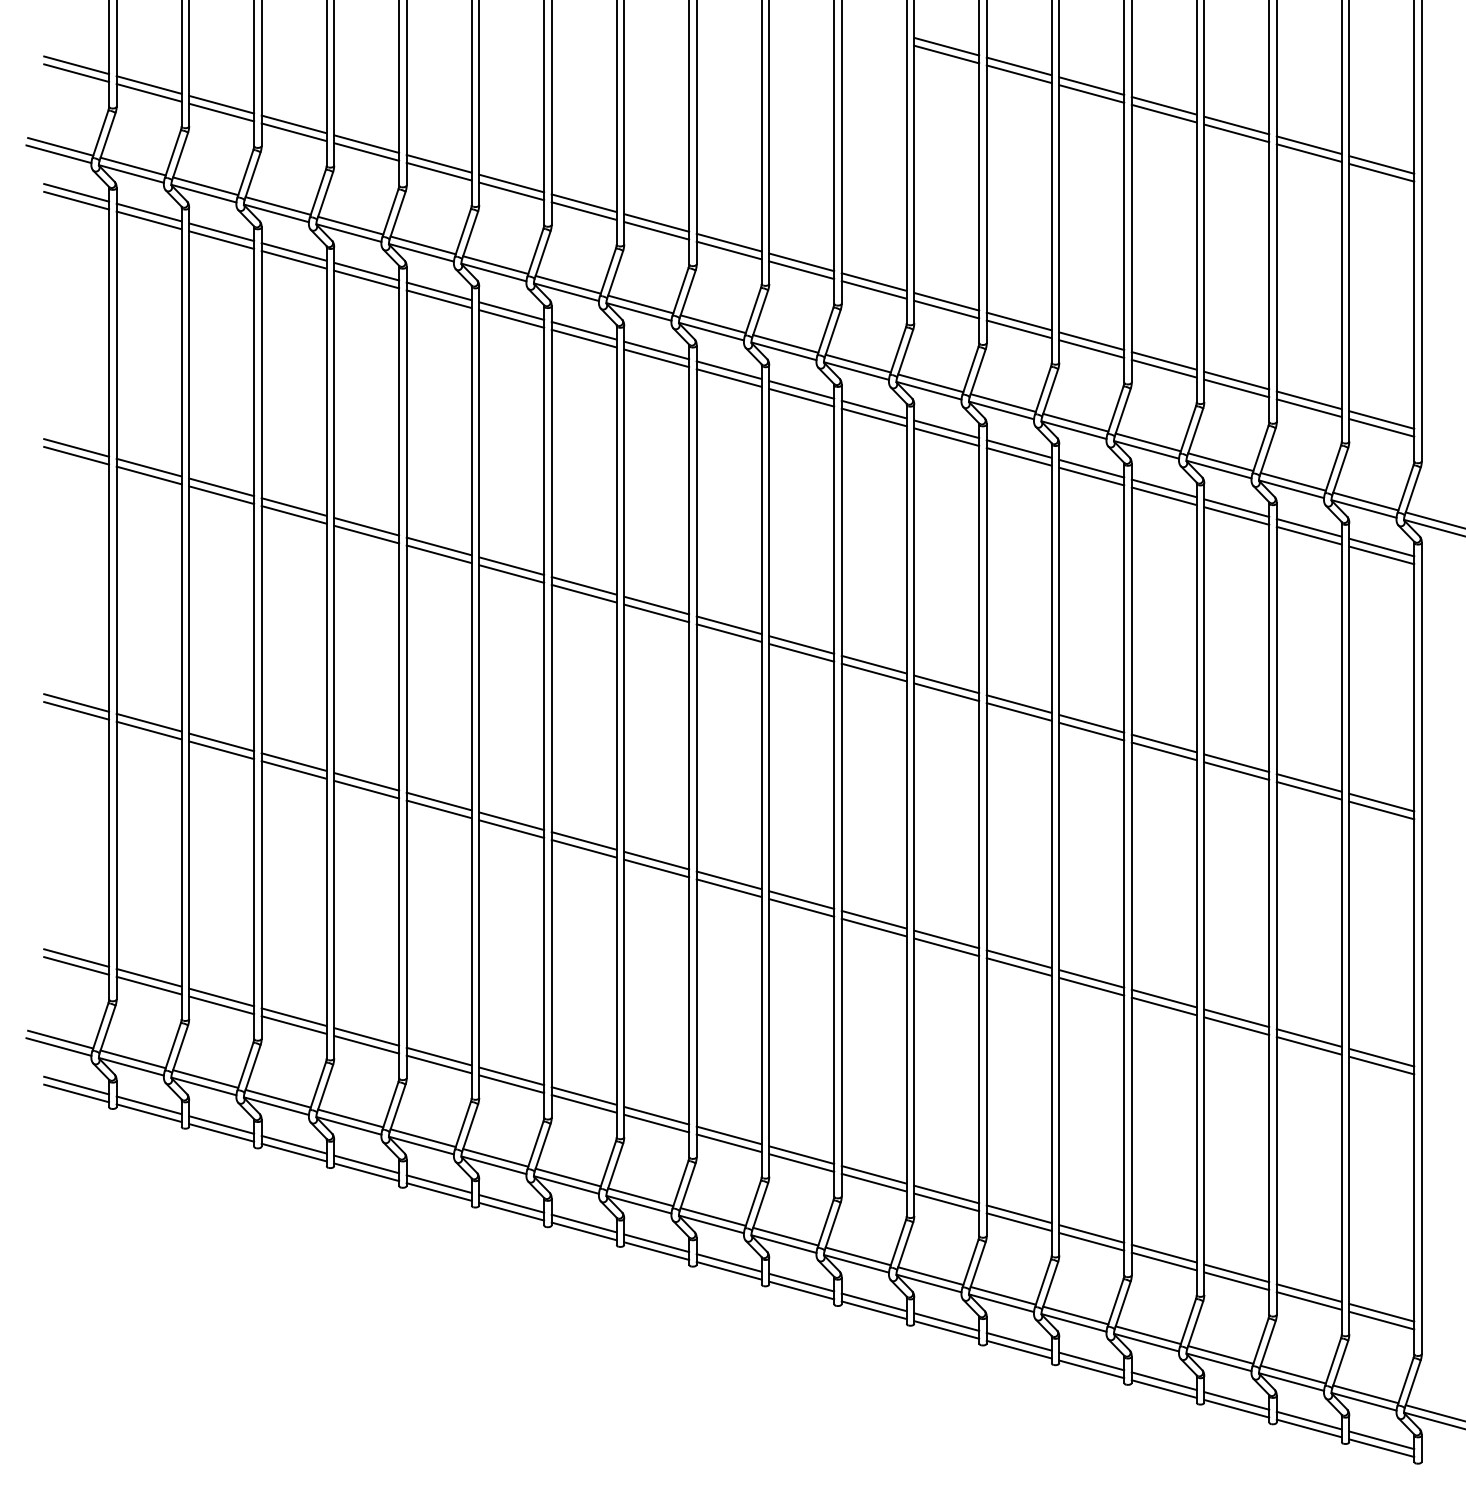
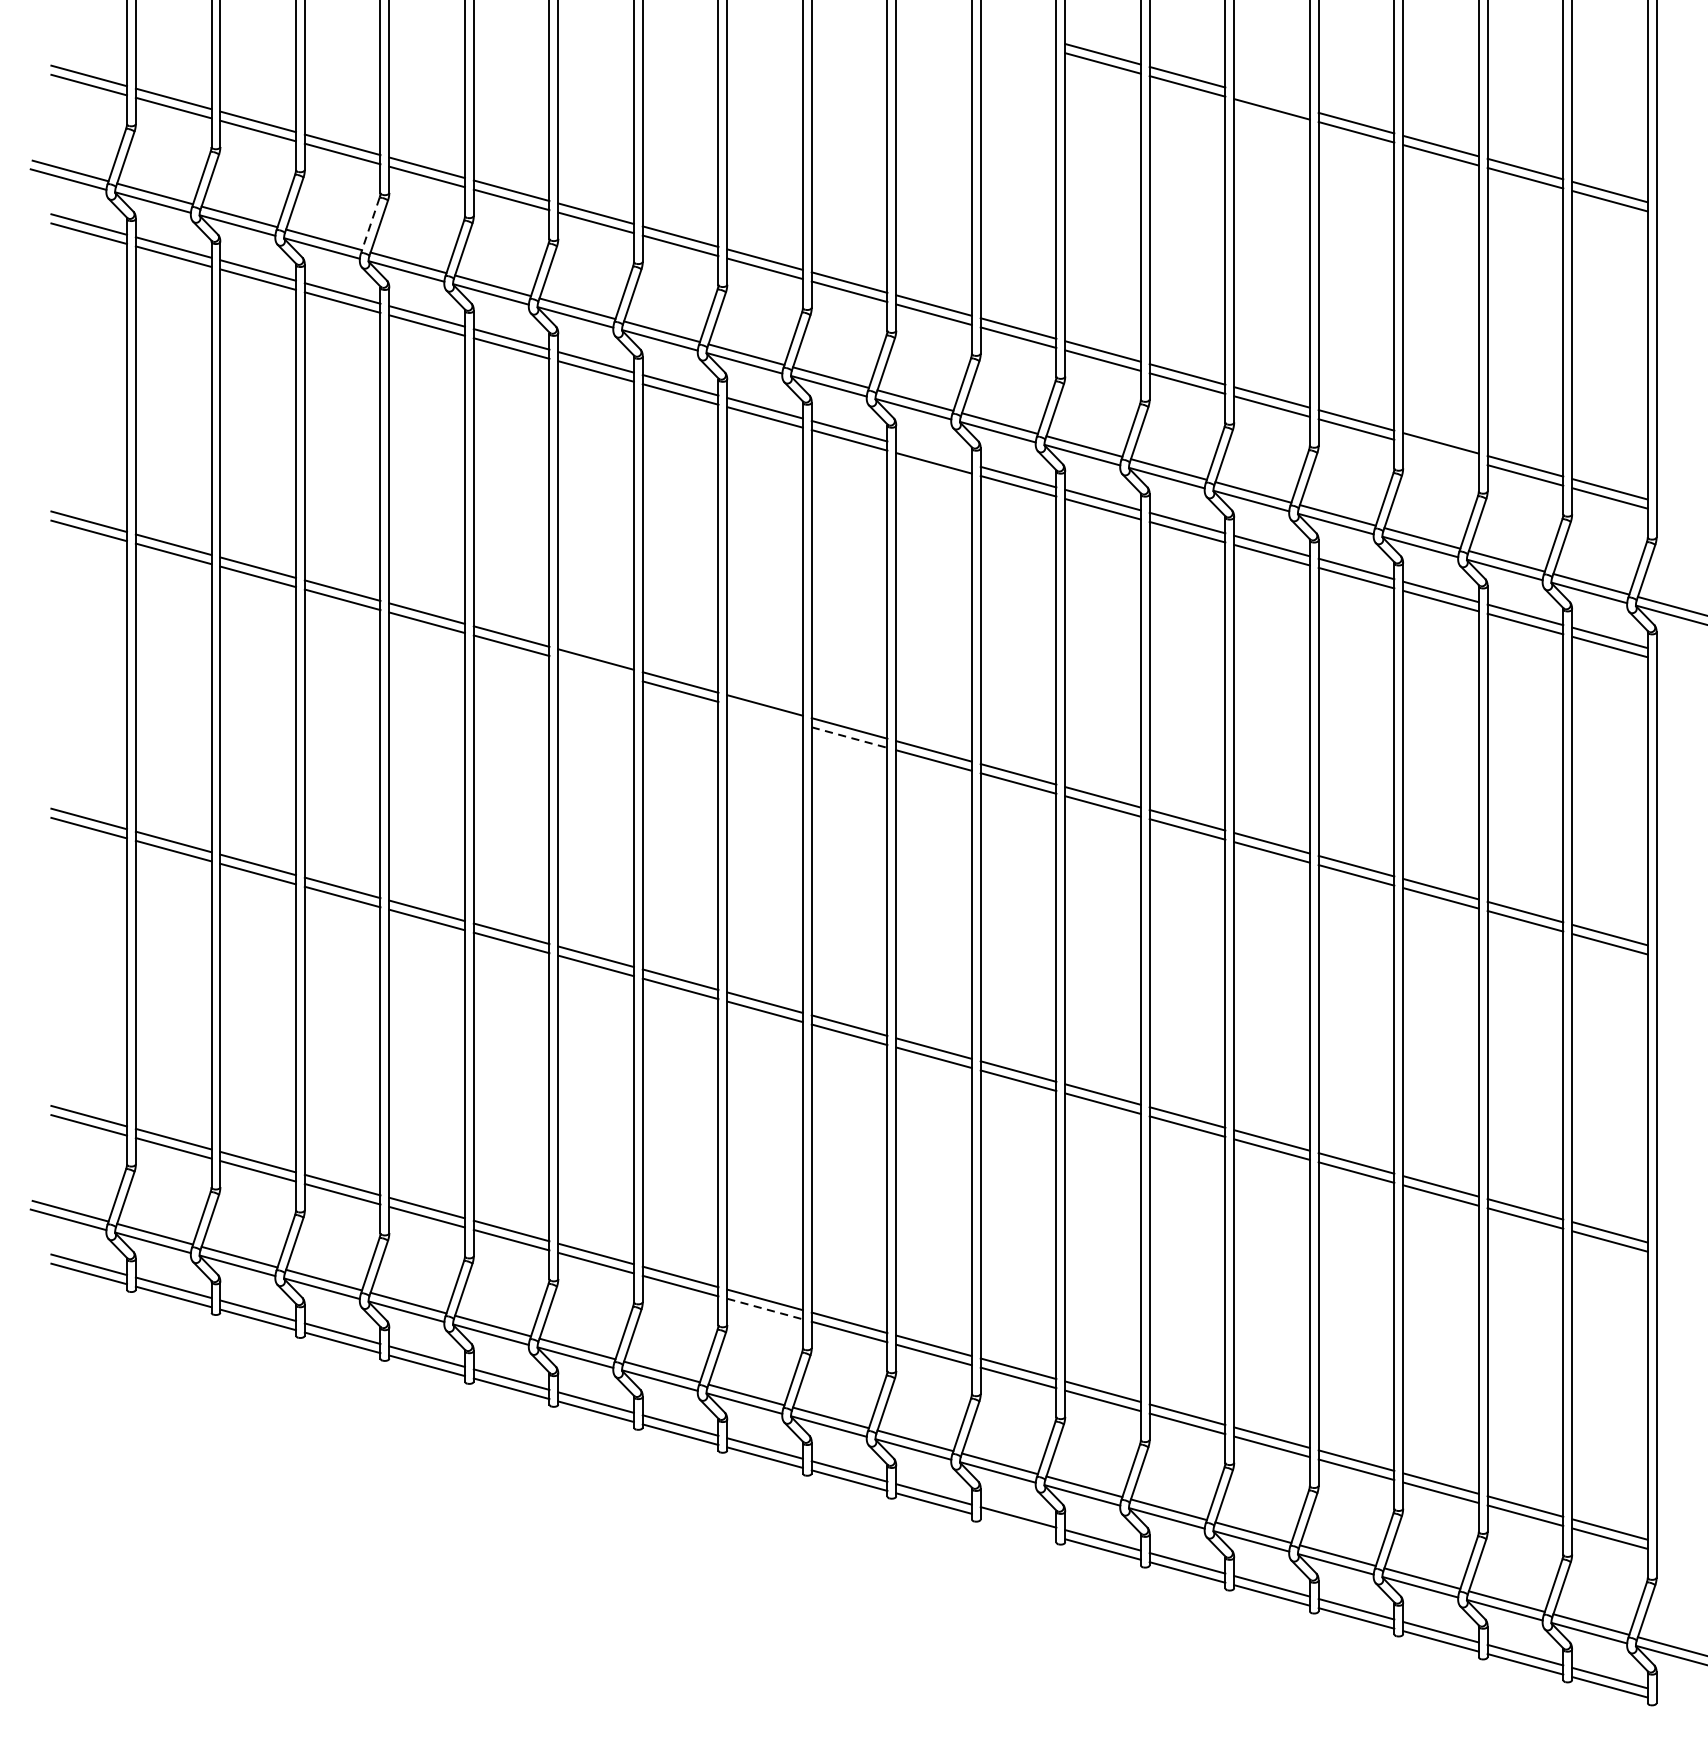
line: (1091, 85) -> (1271, 99), removed
line: (317, 193) -> (369, 225), solid -> dashed
line: (1236, 388) -> (1440, 452), removed
line: (801, 389) -> (933, 453), removed
line: (511, 573) -> (595, 668), removed
line: (656, 613) -> (764, 714), removed
line: (729, 633) -> (849, 738), solid -> dashed
line: (656, 1123) -> (764, 1308), solid -> dashed
line: (873, 1310) -> (1017, 1526), removed

